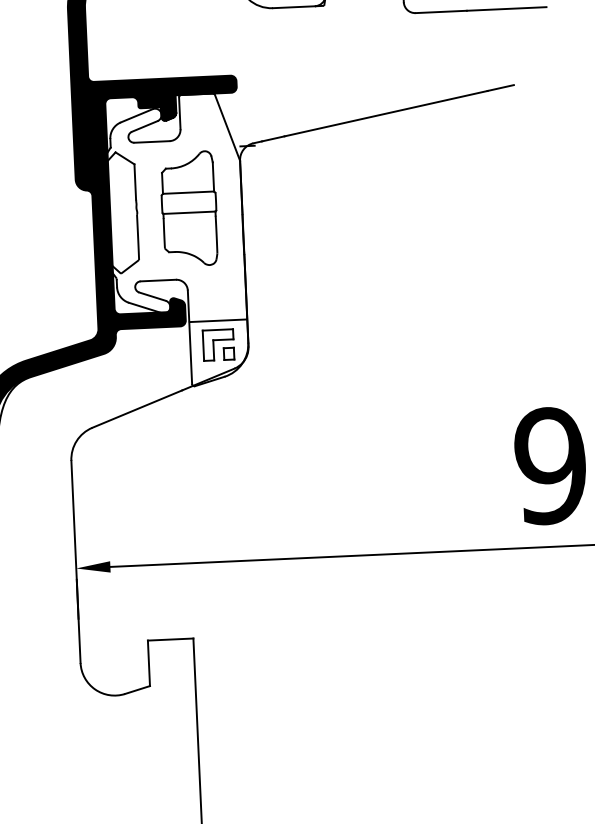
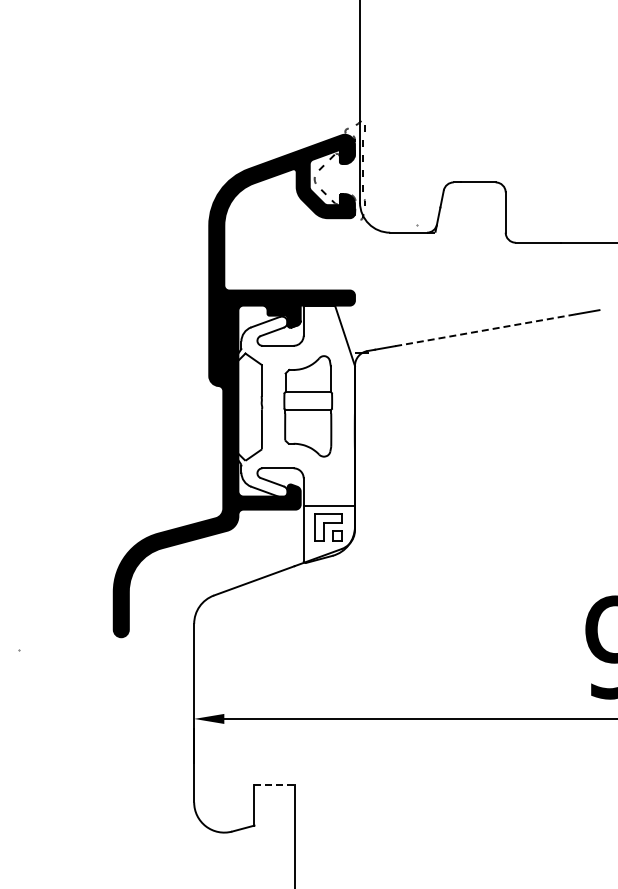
line: (385, 113) -> (485, 330), solid -> dashed
line: (171, 639) -> (275, 785), solid -> dashed

